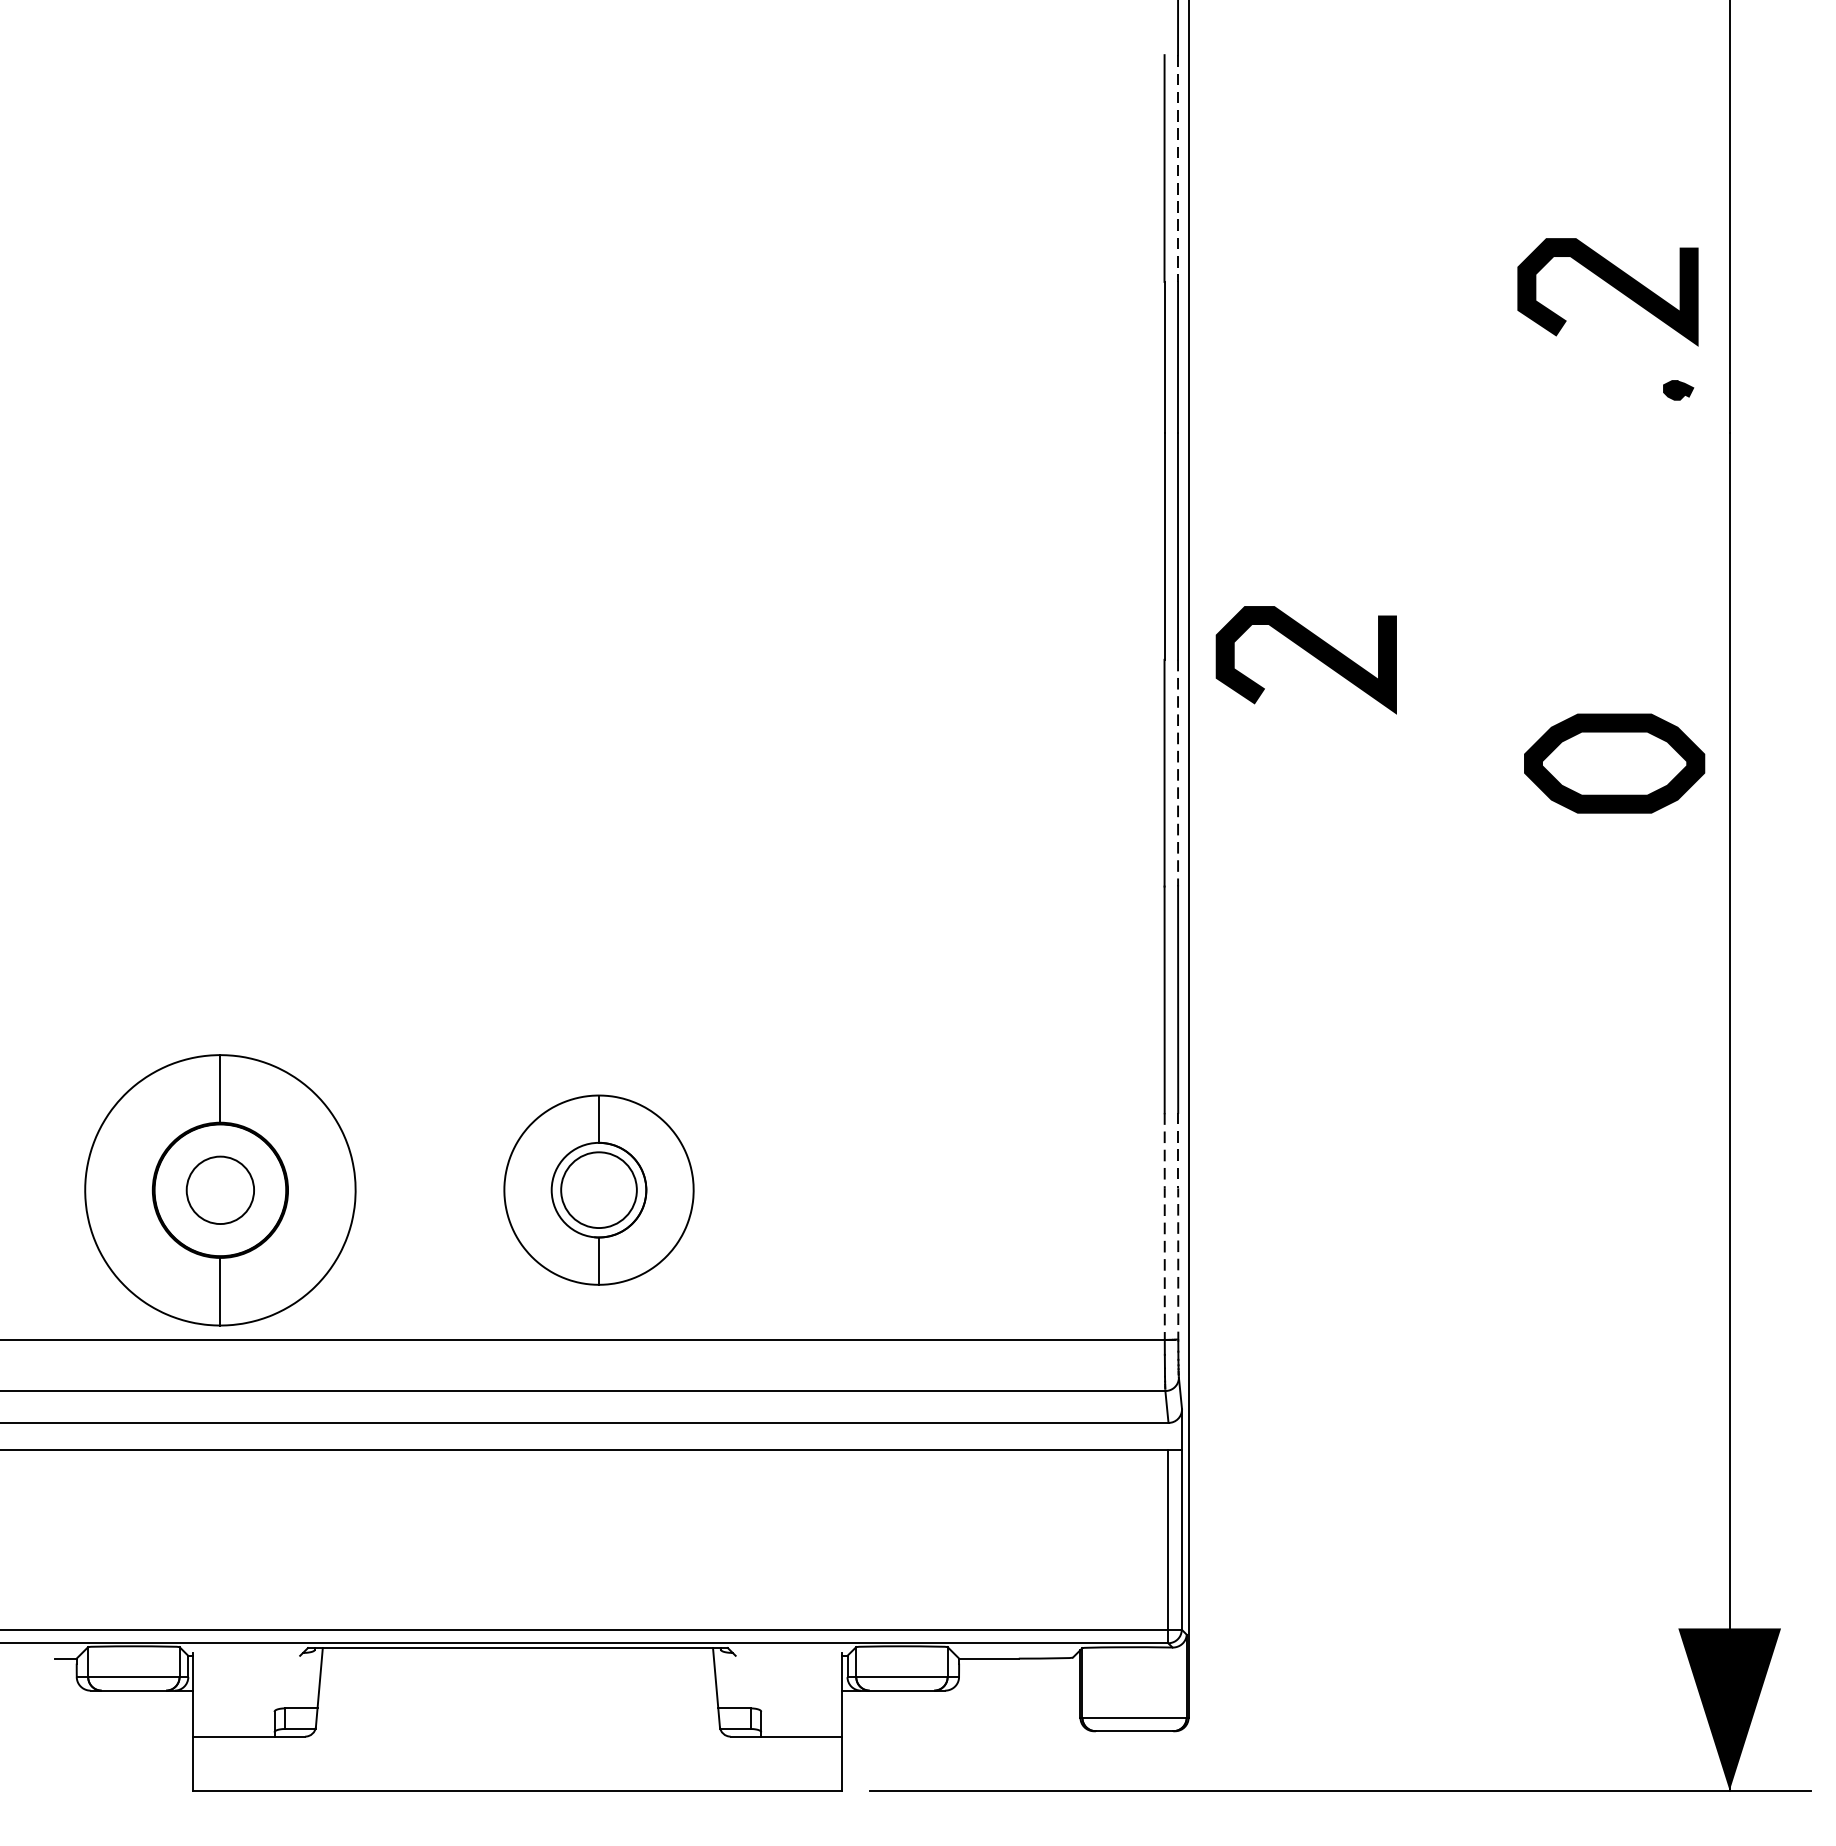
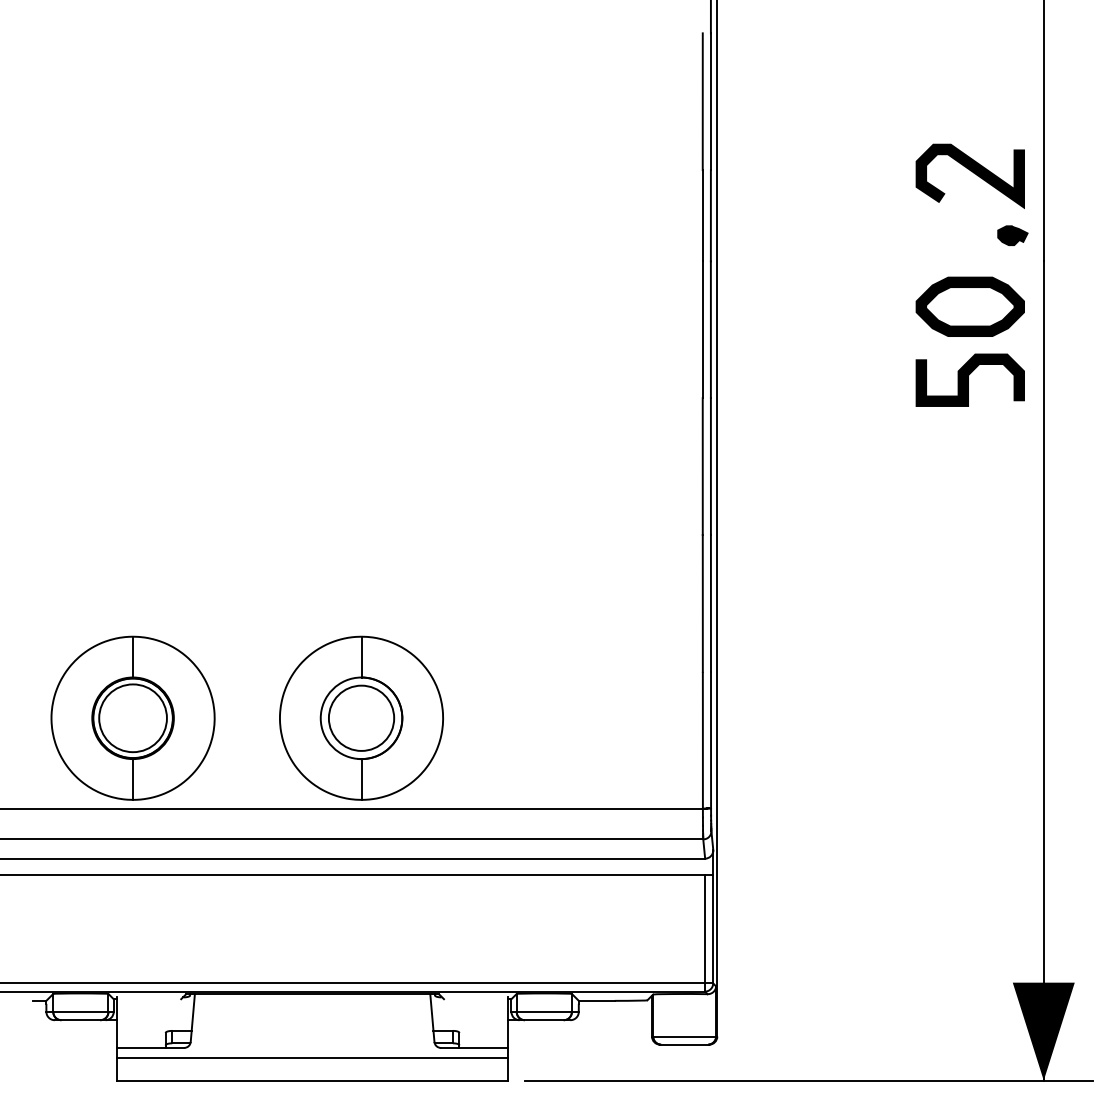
line: (1177, 169) -> (710, 102), dashed -> solid
part: (1677, 390) -> (1012, 235), size x1.67
curve: (1604, 628) -> (968, 379), added
curve: (1306, 652) -> (788, 393), removed
part: (1613, 763) -> (969, 306), moved
line: (1177, 773) -> (710, 466), dashed -> solid
part: (598, 1188) -> (361, 717), size x1.43
circle: (219, 1190) -> (132, 718), size x1.67
line: (1164, 1227) -> (702, 740), dashed -> solid
line: (1179, 1227) -> (711, 740), dashed -> solid
line: (517, 1752) -> (312, 1057), added

